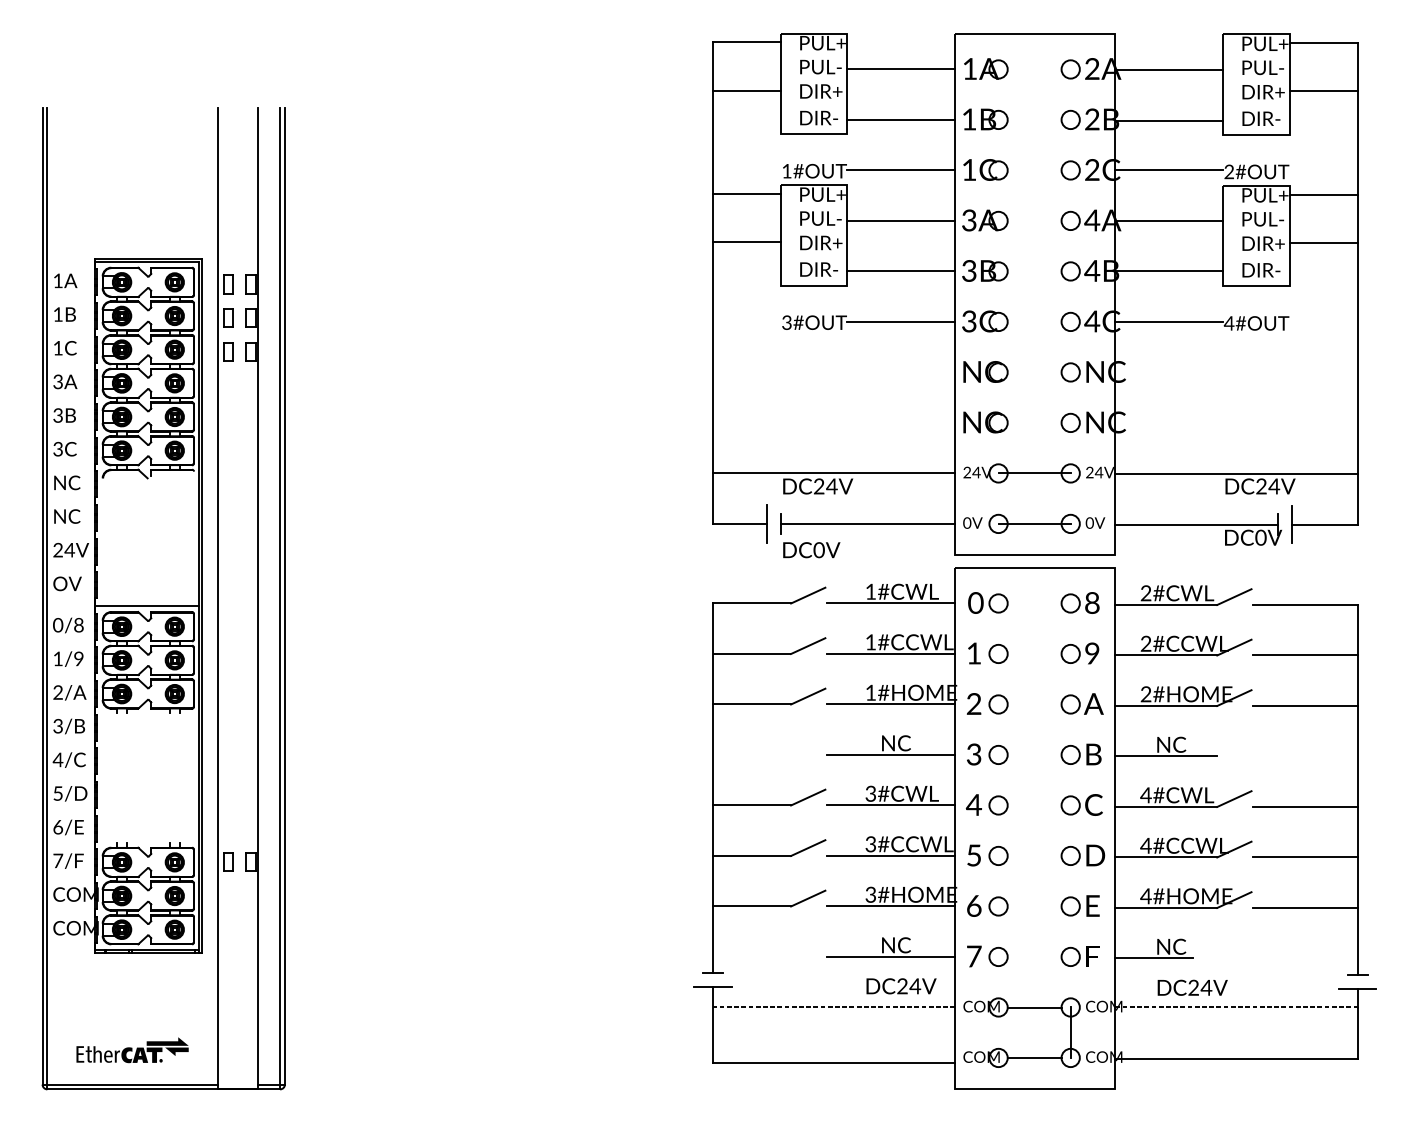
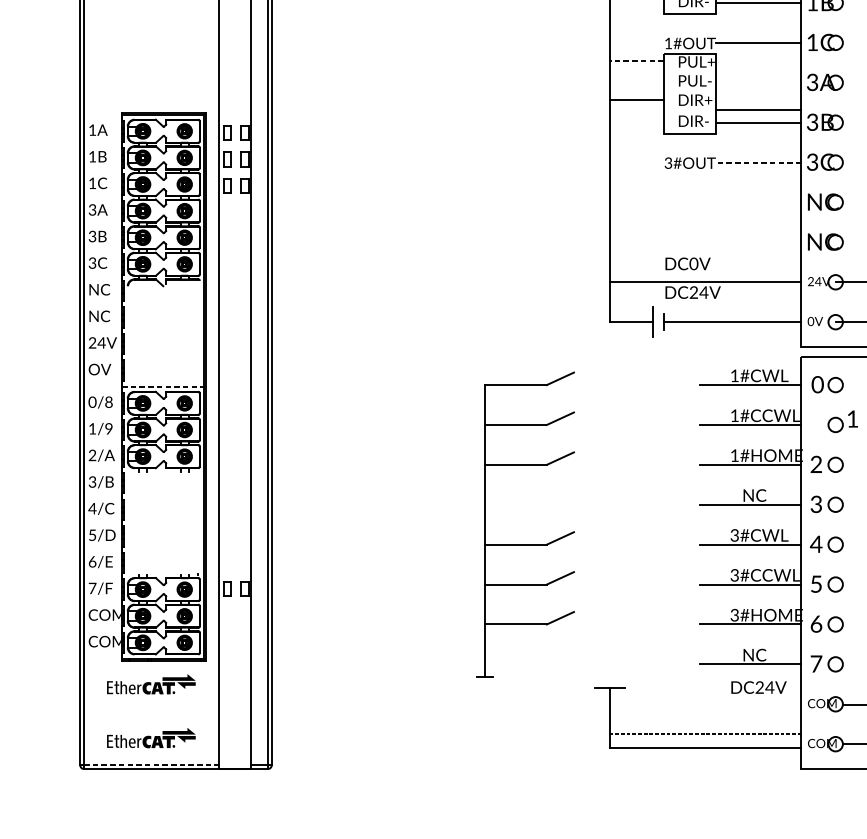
line: (747, 193) -> (637, 61), solid -> dashed
line: (901, 220) -> (758, 110), moved
line: (901, 321) -> (758, 162), solid -> dashed
text: (811, 550) -> (687, 264), moved
line: (147, 606) -> (163, 387), solid -> dashed
text: (974, 653) -> (853, 419), moved
part: (764, 804) -> (525, 543), moved
part: (132, 982) -> (151, 684), added
line: (834, 1007) -> (706, 733), moved
line: (133, 1084) -> (152, 765), solid -> dashed

